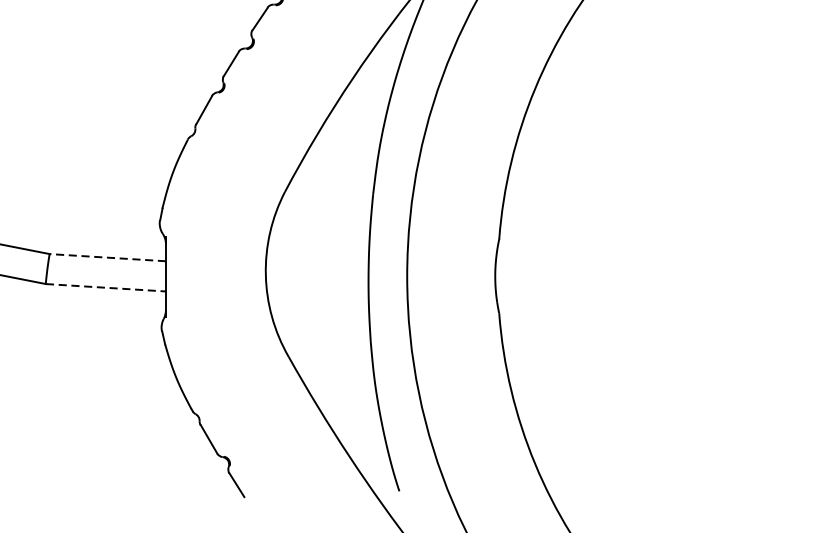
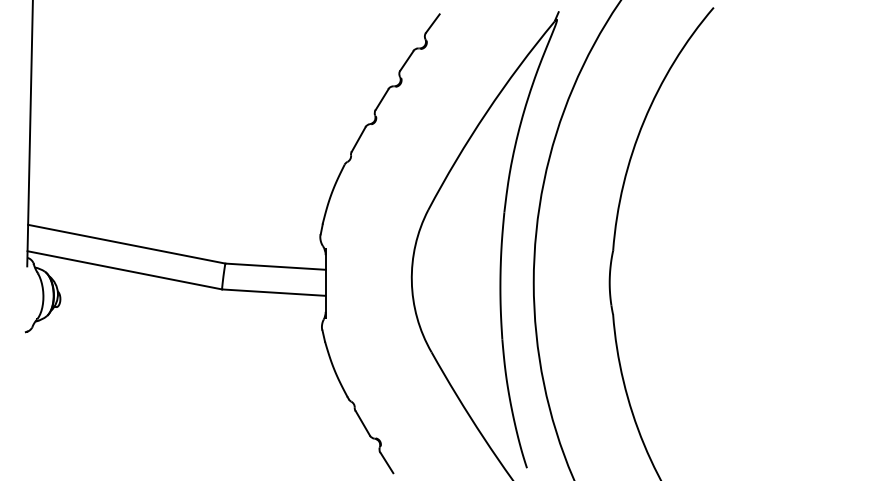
line: (107, 257) -> (275, 266), dashed -> solid
line: (106, 287) -> (274, 292), dashed -> solid

